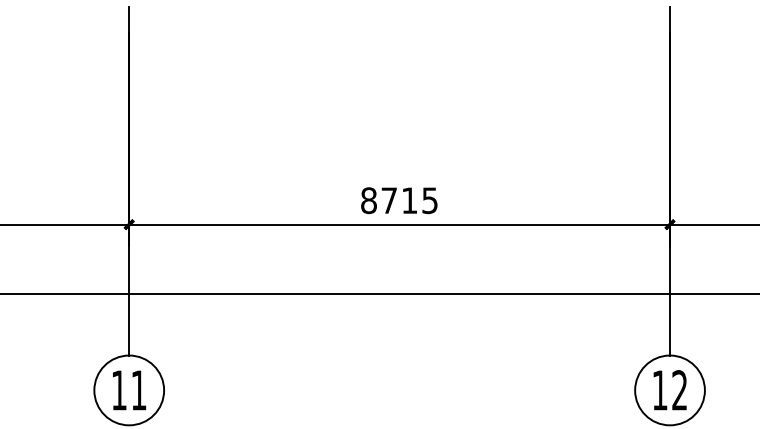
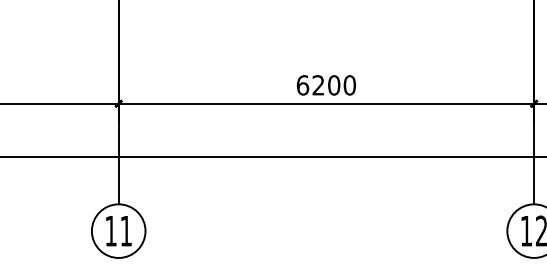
text: (399, 200) -> (326, 85), 8715 -> 6200

